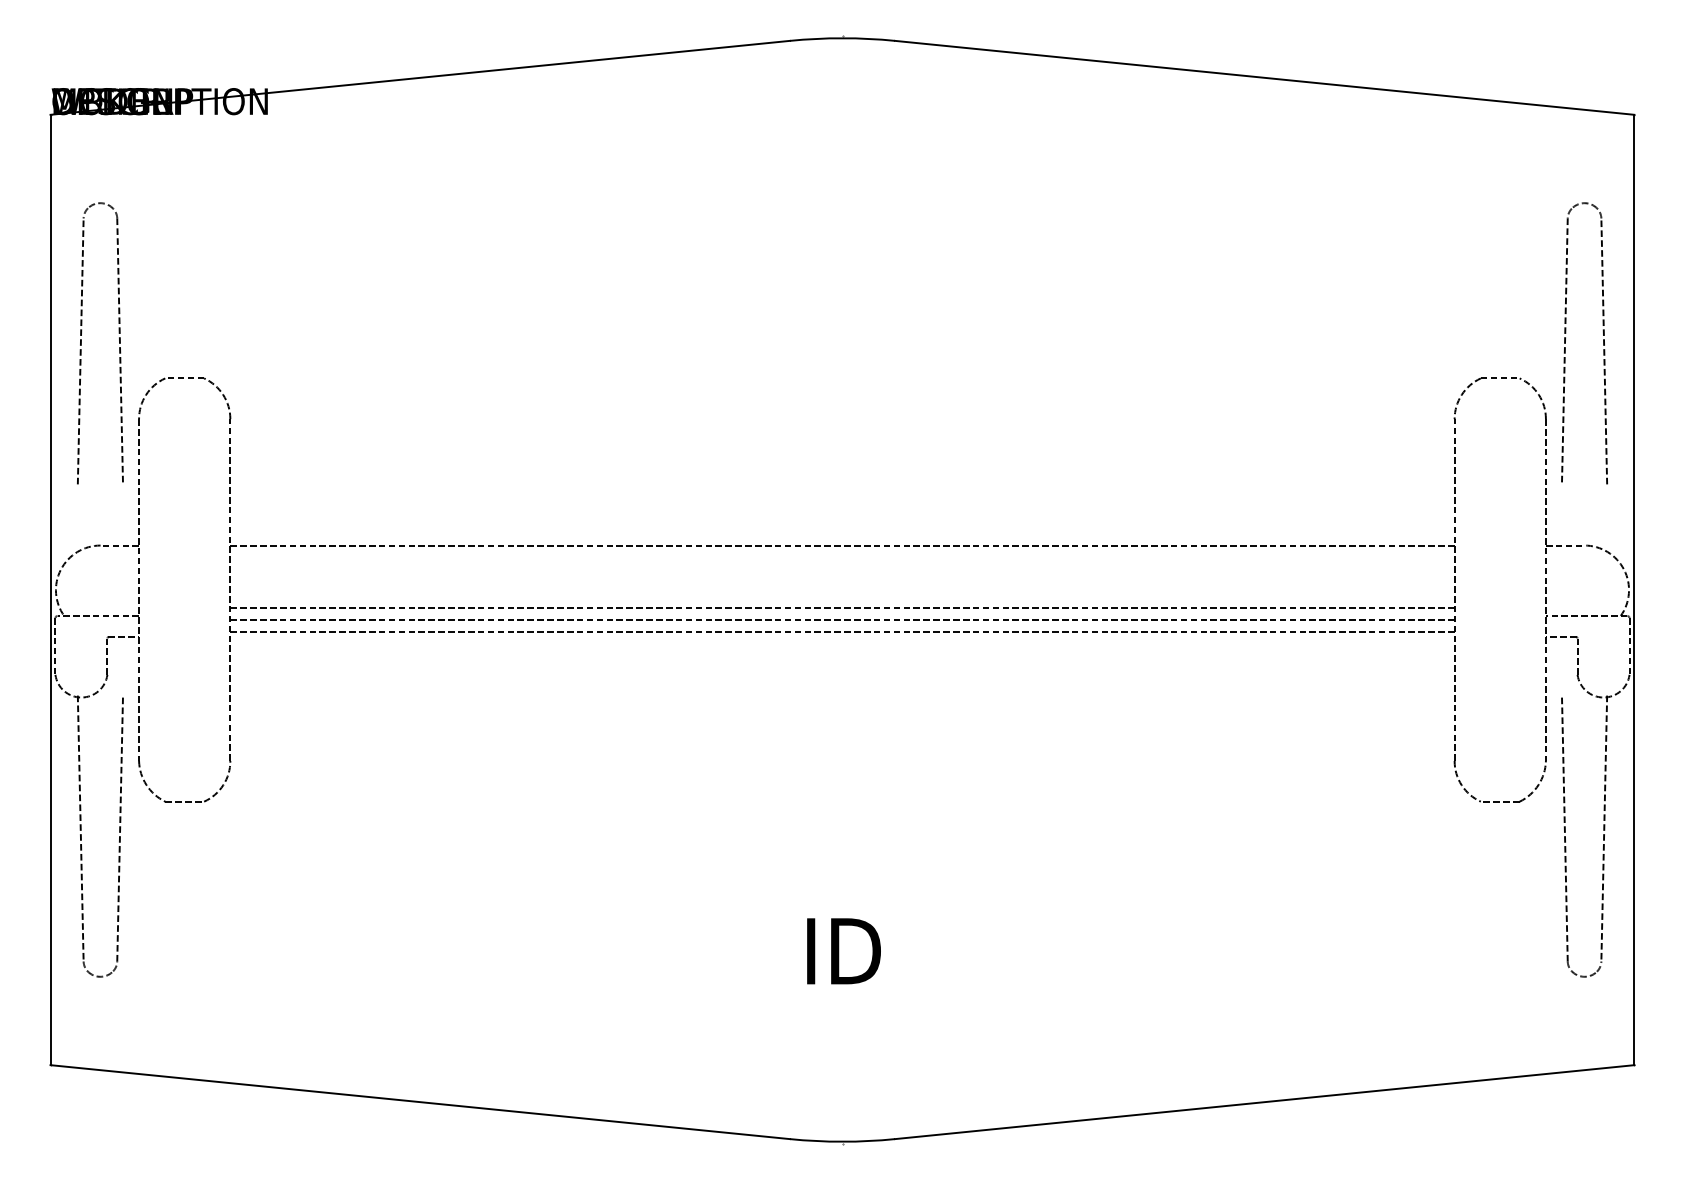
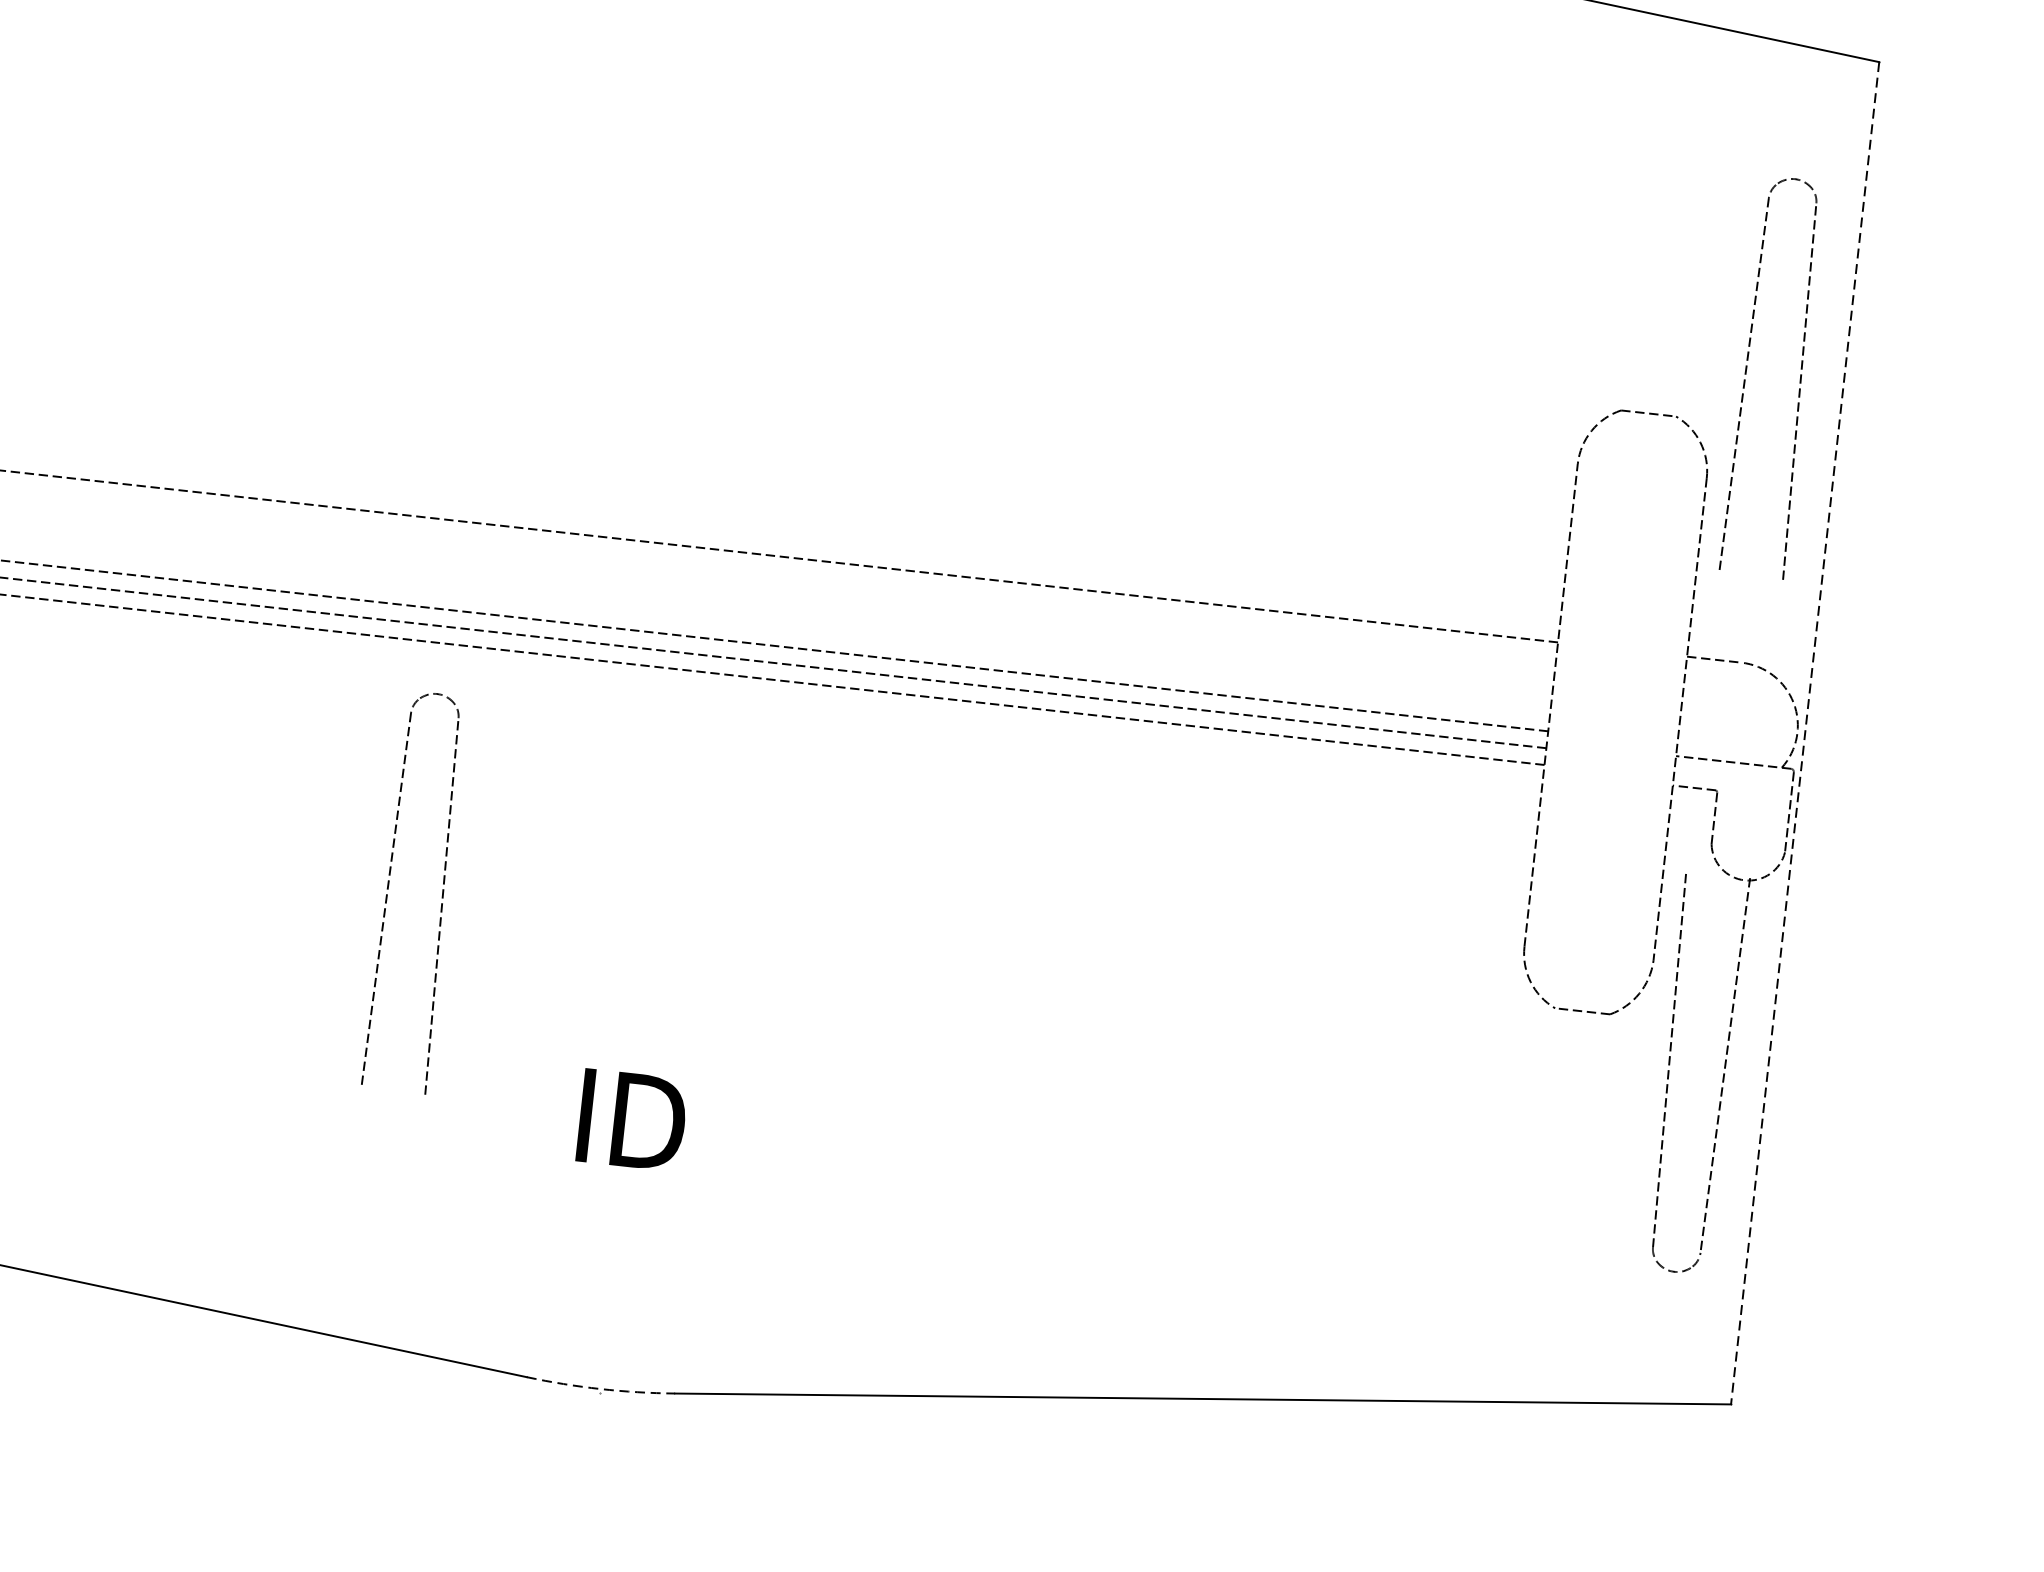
line: (1634, 590) -> (1805, 733), solid -> dashed
part: (655, 808) -> (388, 889), added
arc: (842, 1141) -> (600, 1388), solid -> dashed

